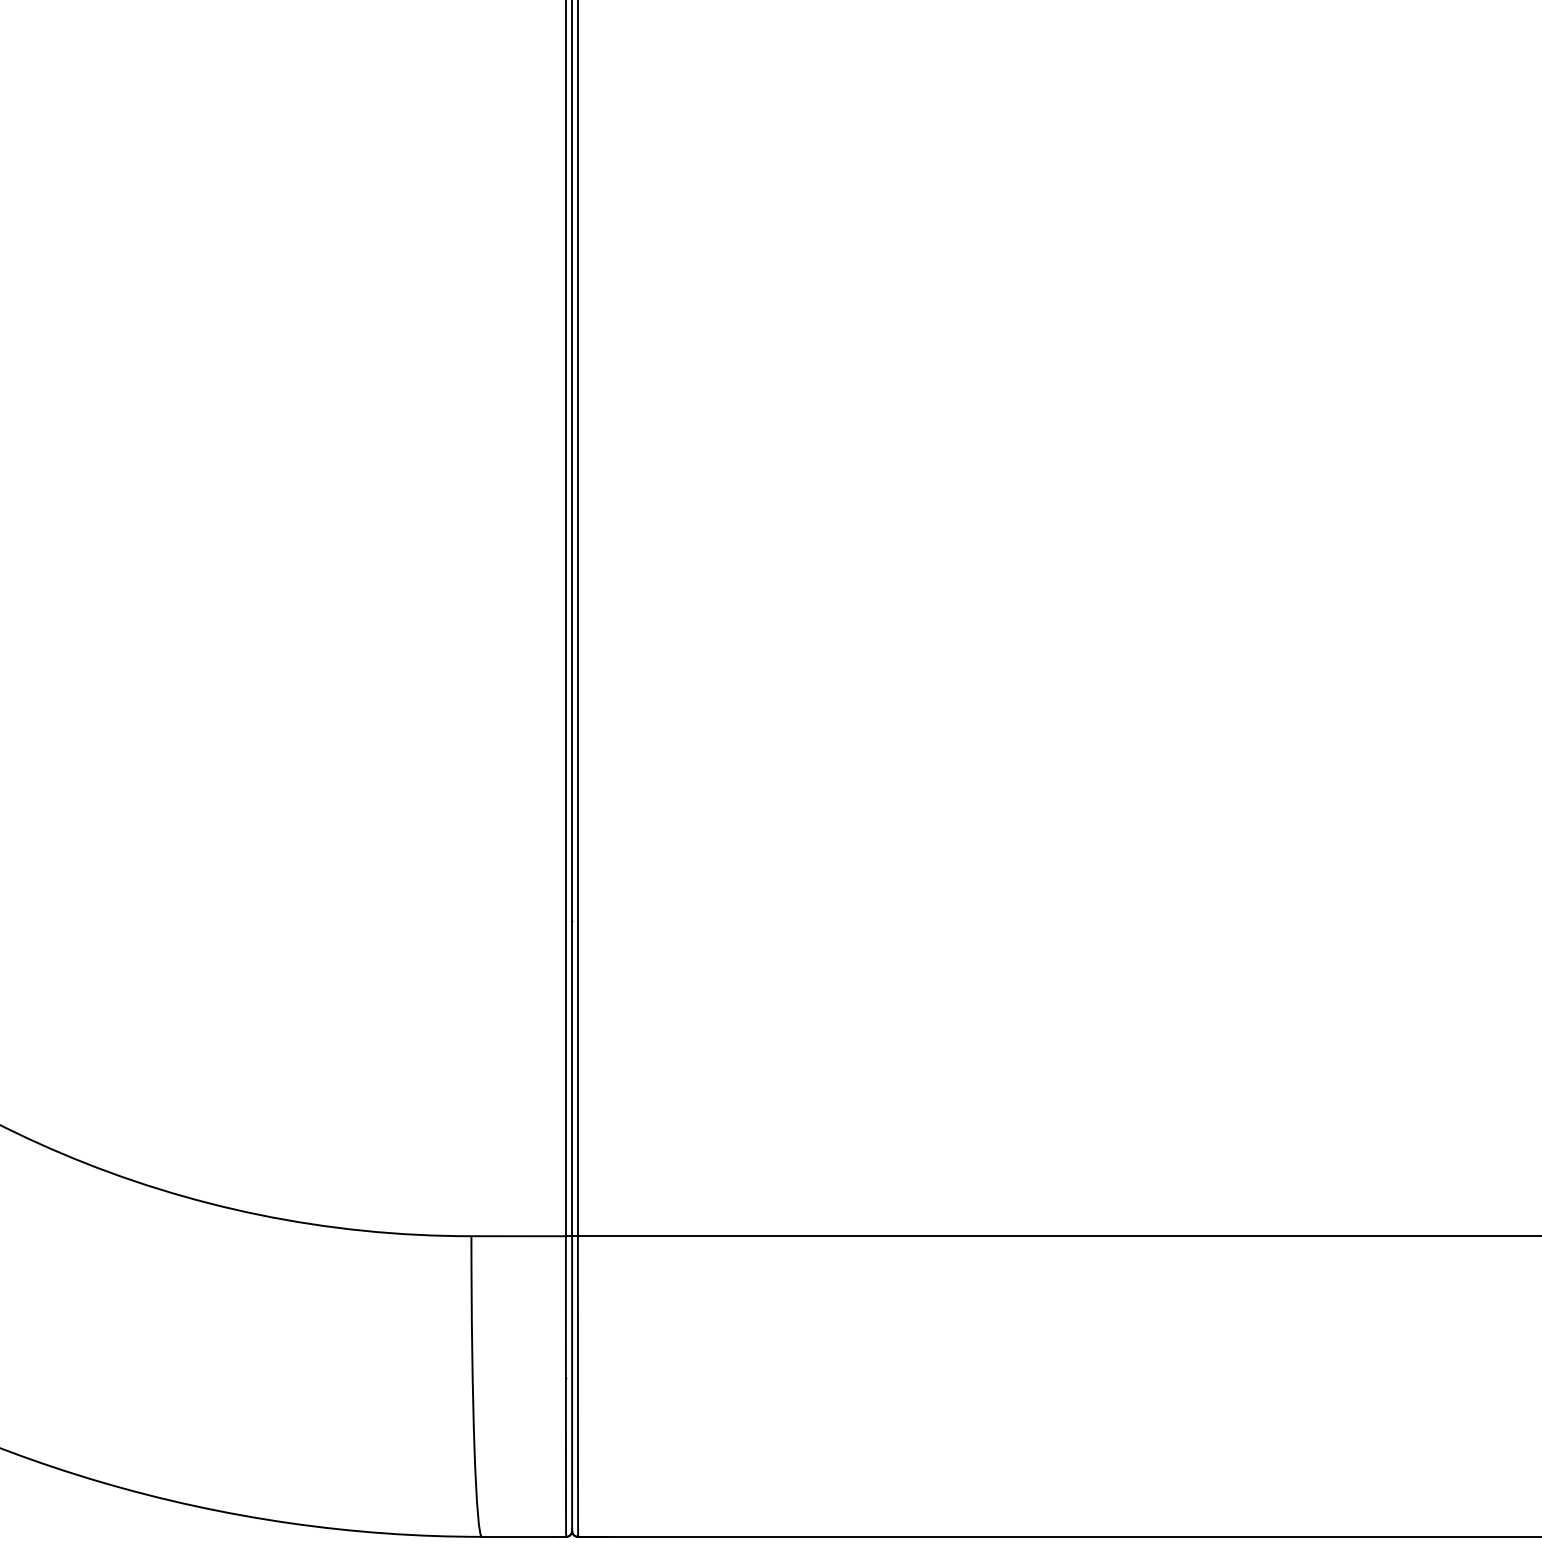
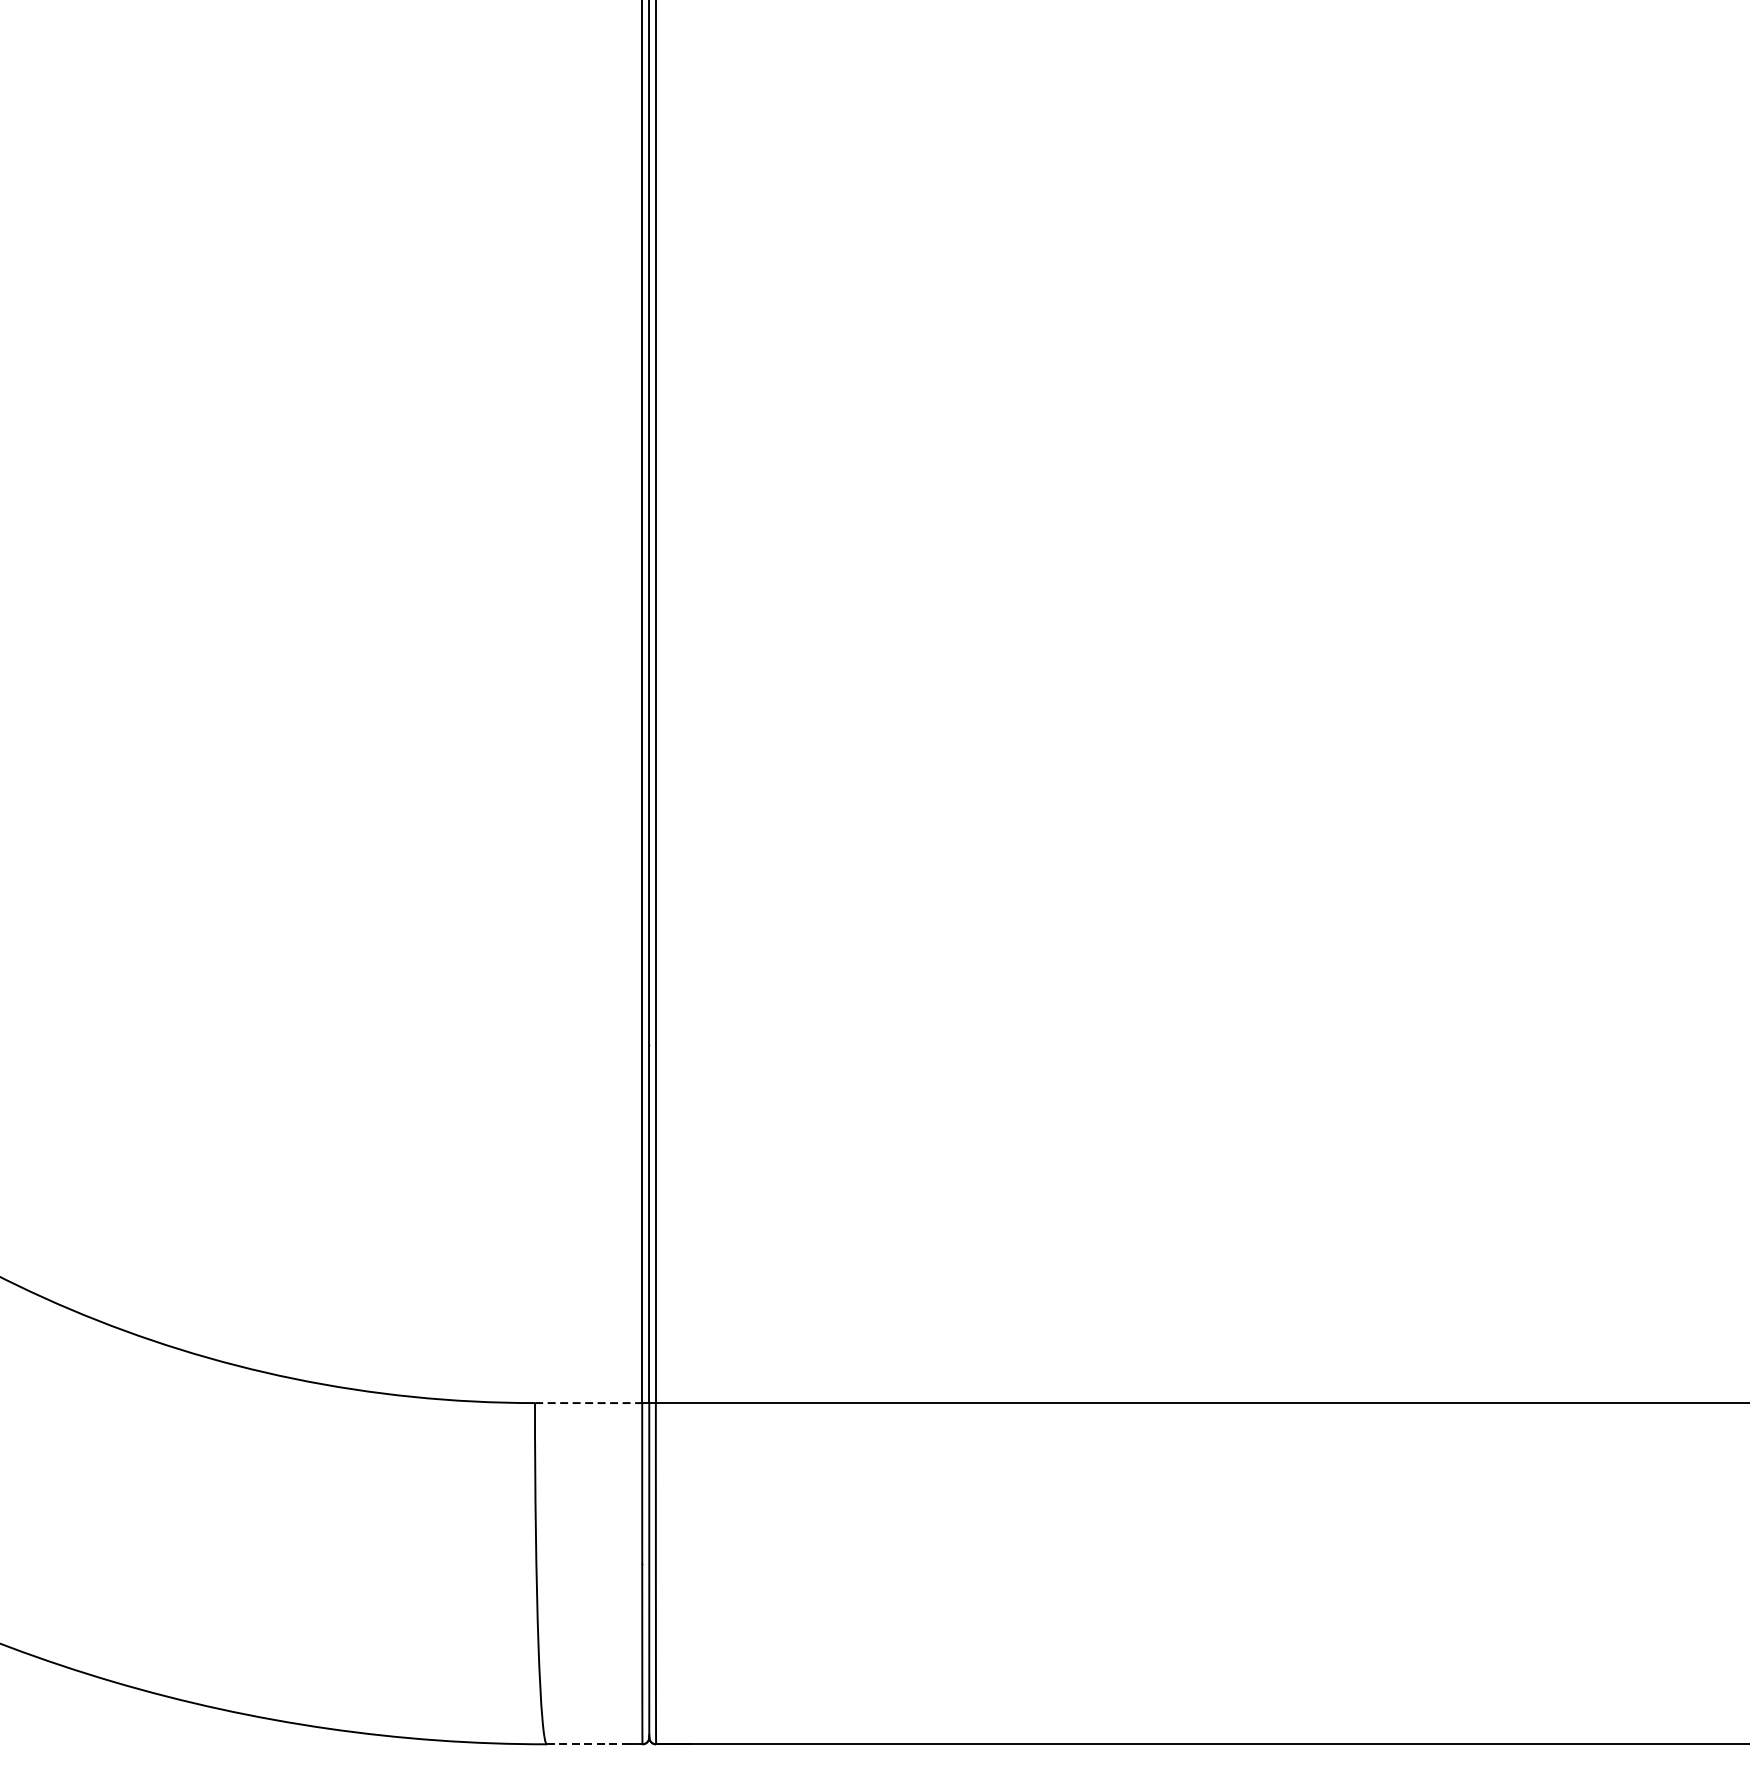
line: (519, 1236) -> (589, 1403), solid -> dashed
line: (517, 1536) -> (587, 1743), solid -> dashed

